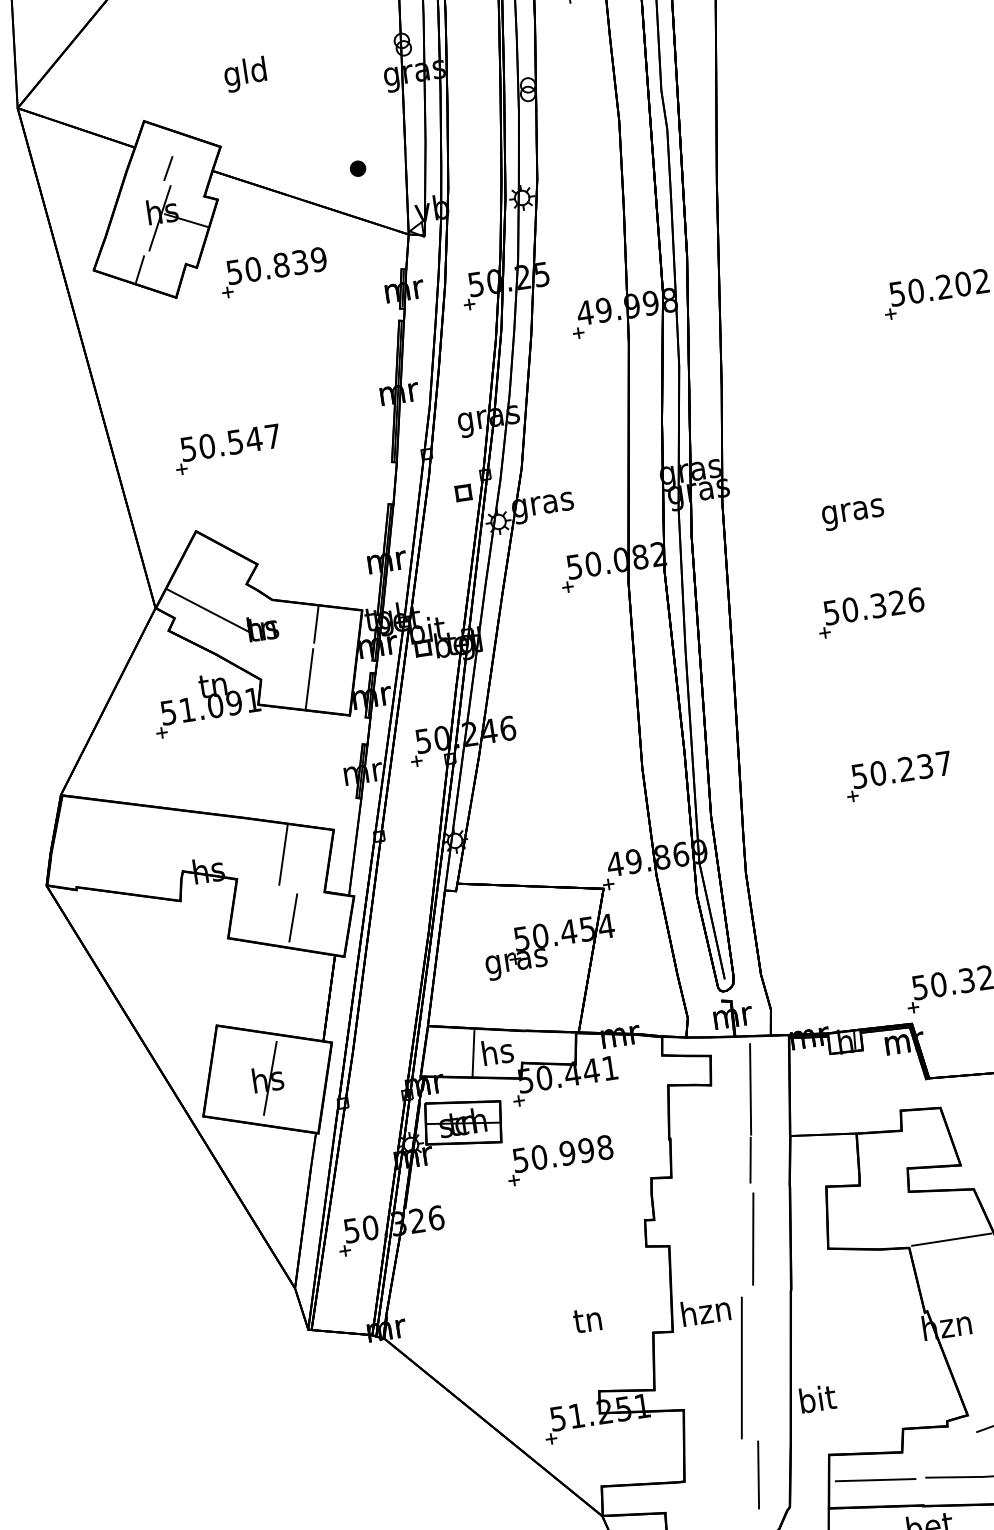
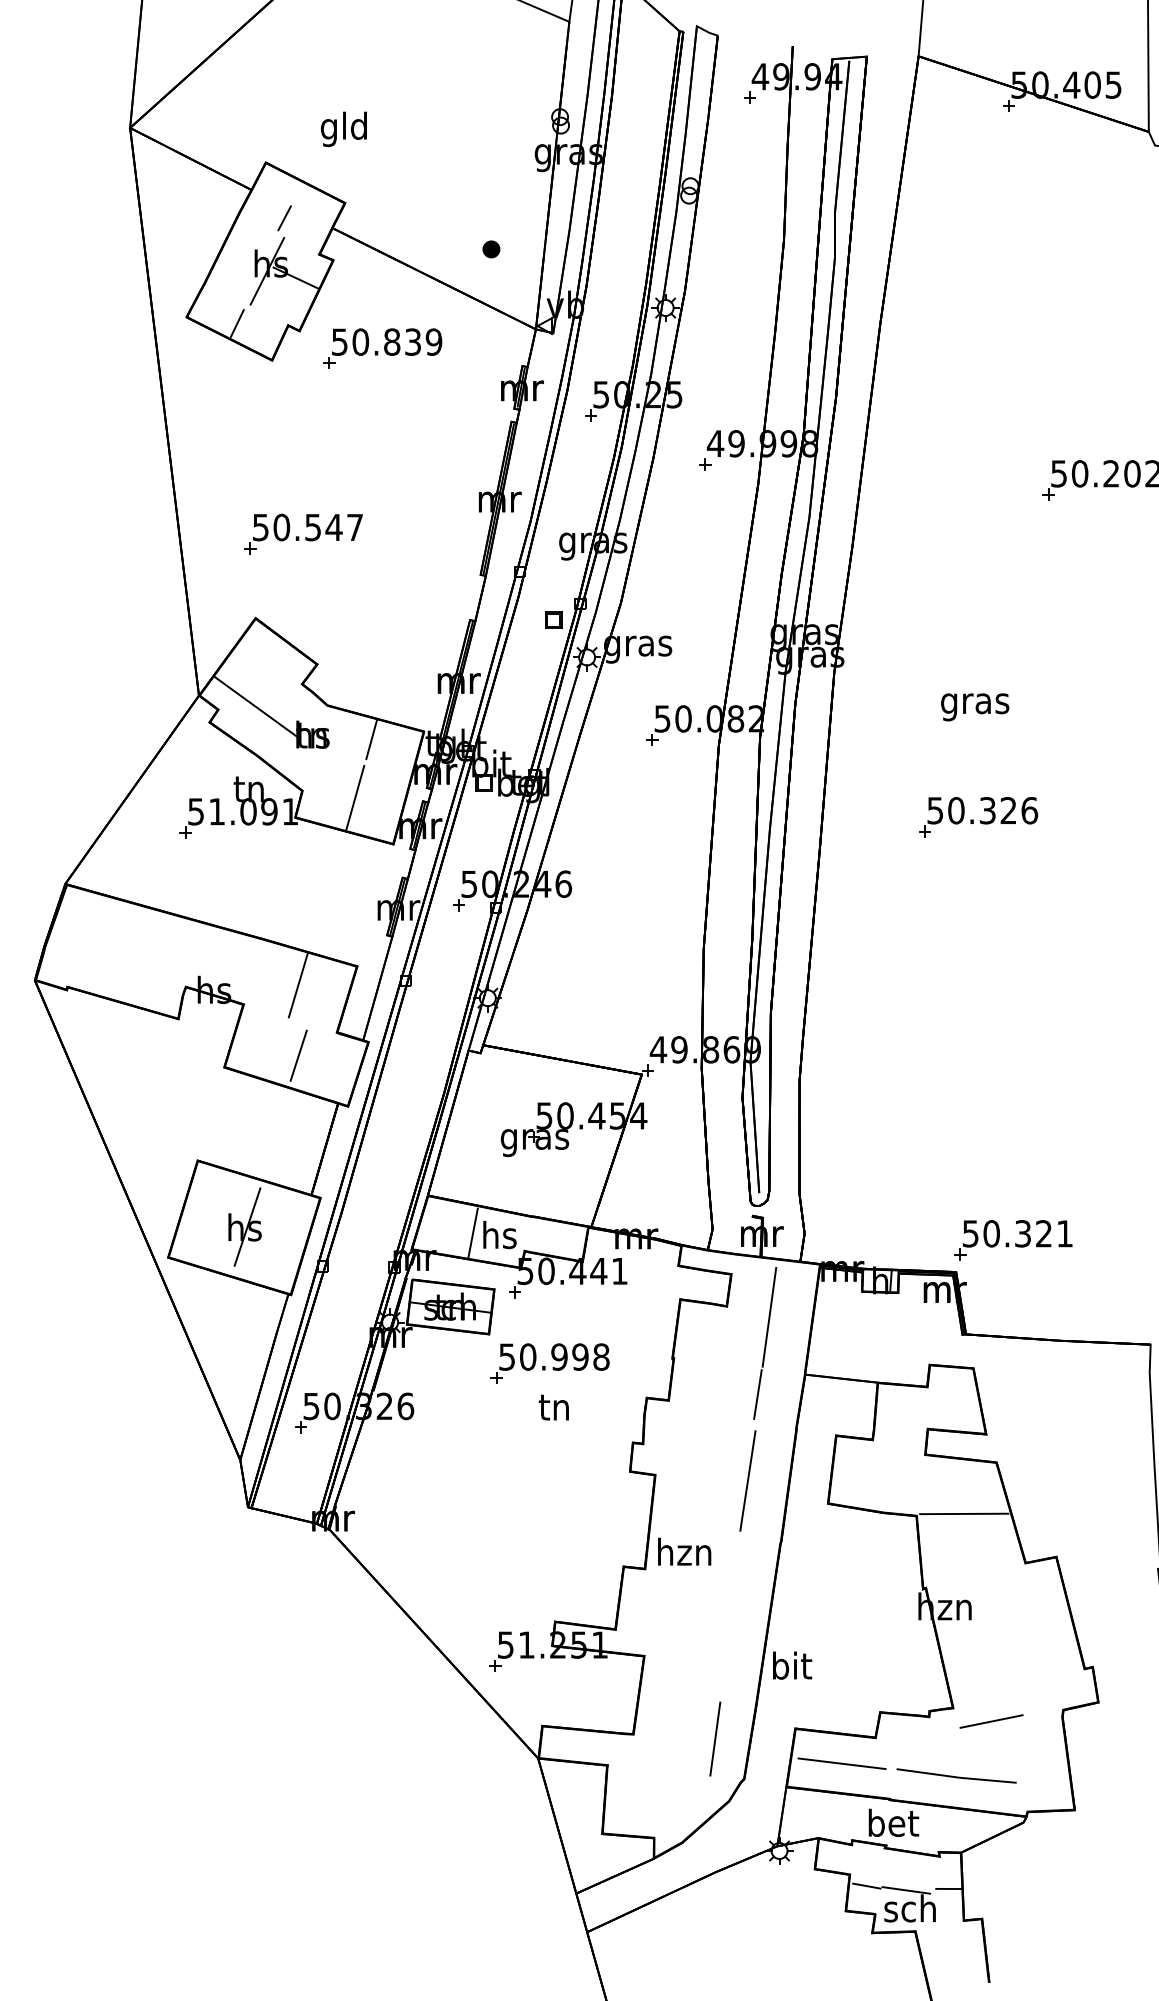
text: (245, 74) -> (343, 129), moved
part: (899, 775) -> (982, 999), removed
text: (587, 1320) -> (553, 1407), moved
line: (741, 1367) -> (714, 1619), removed

